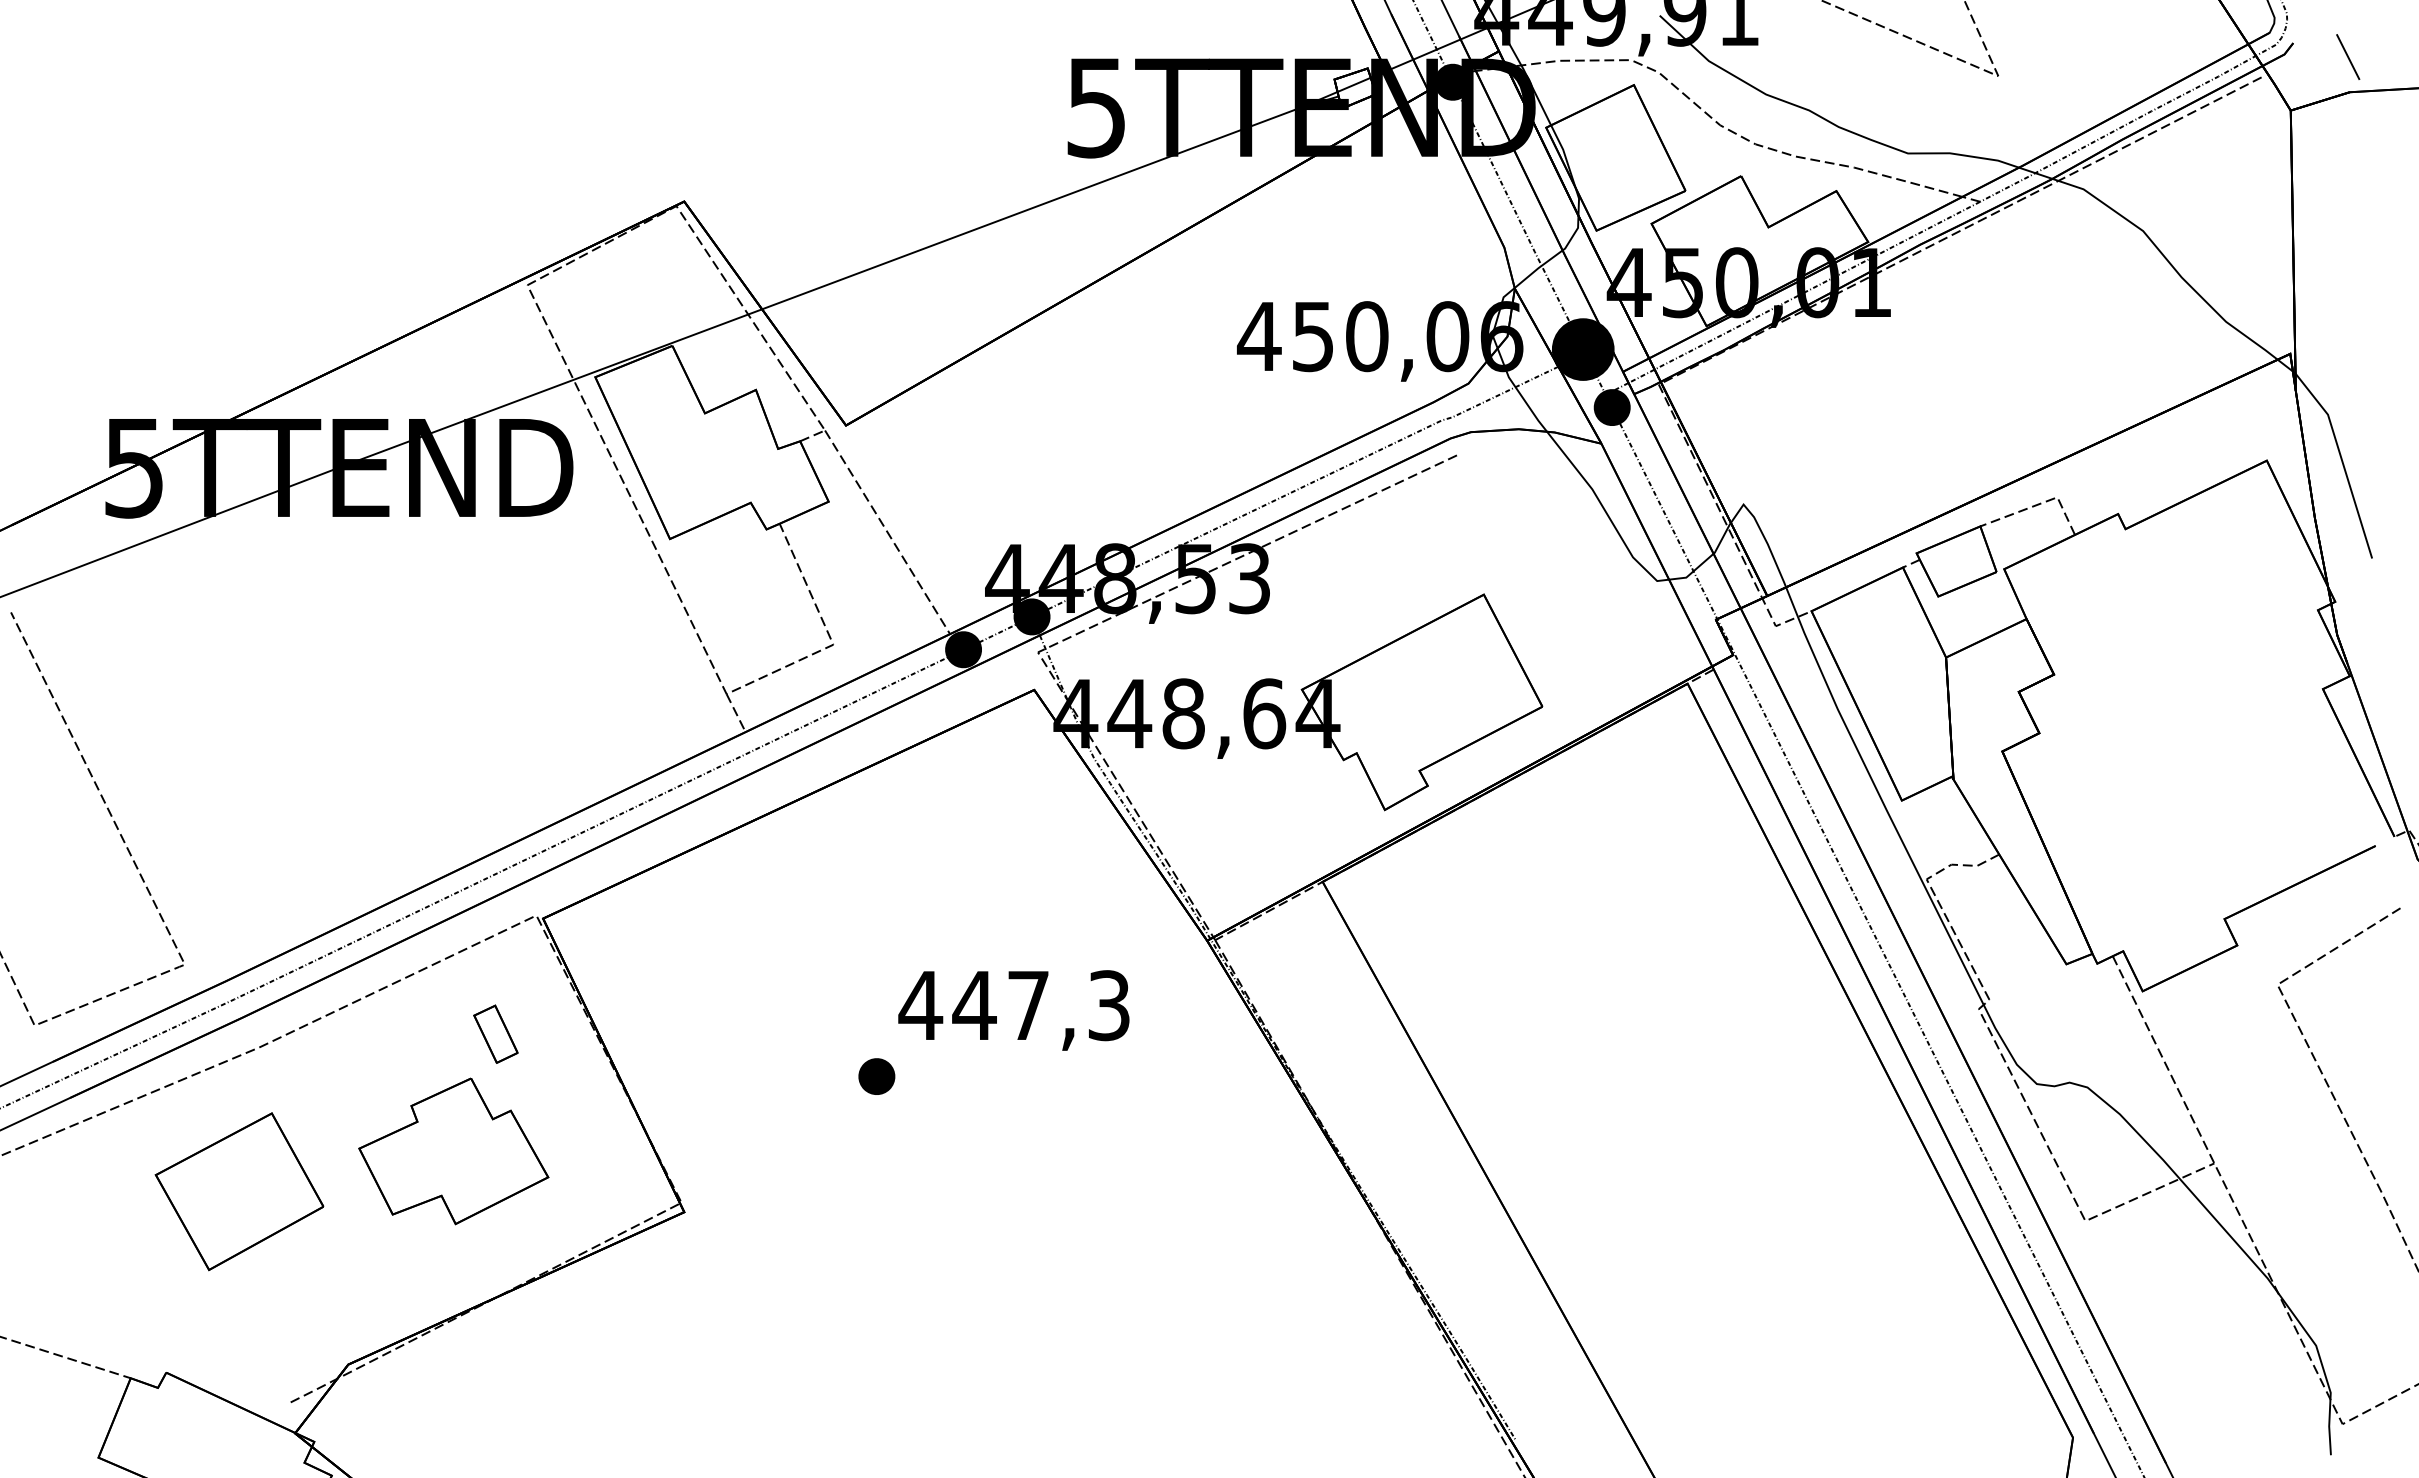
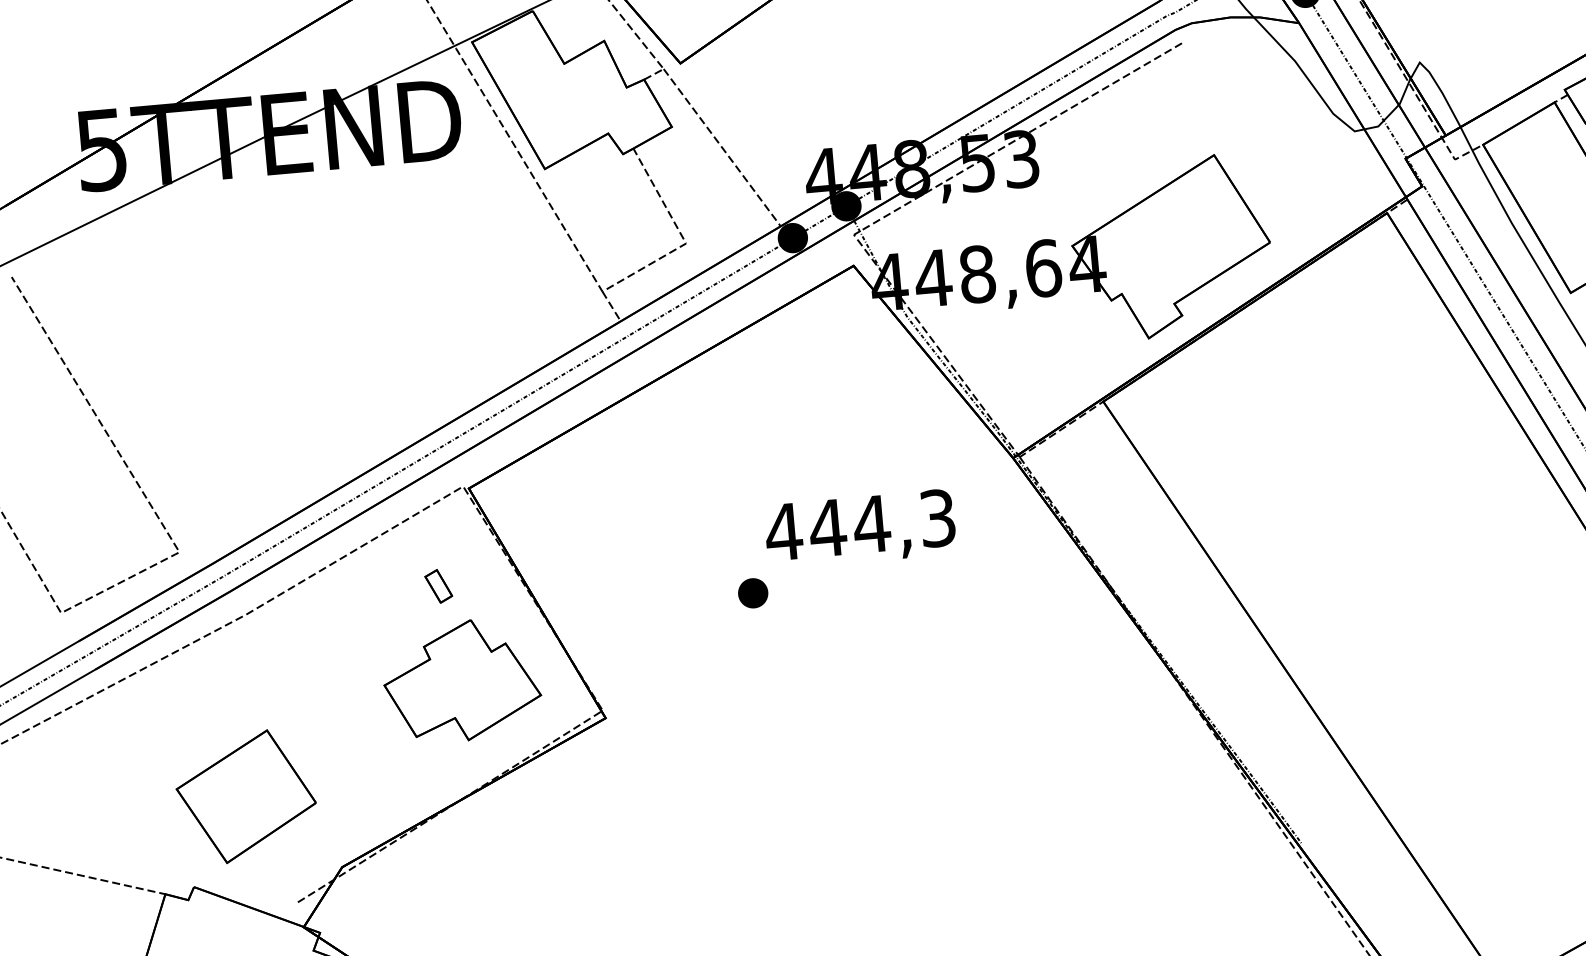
text: (1028, 1005) -> (871, 524), 447,3 -> 444,3
part: (495, 1033) -> (438, 585), size x0.7
part: (453, 1151) -> (461, 681), moved
part: (239, 1191) -> (246, 796), moved

